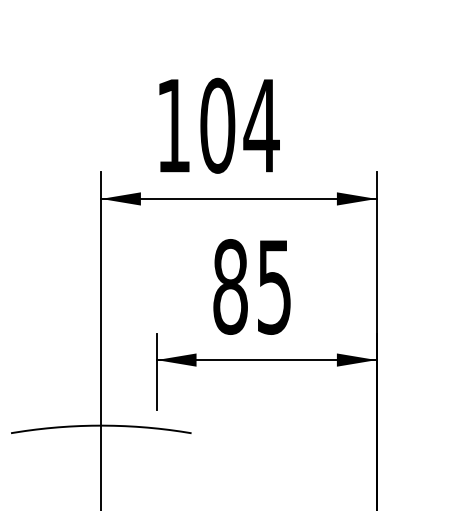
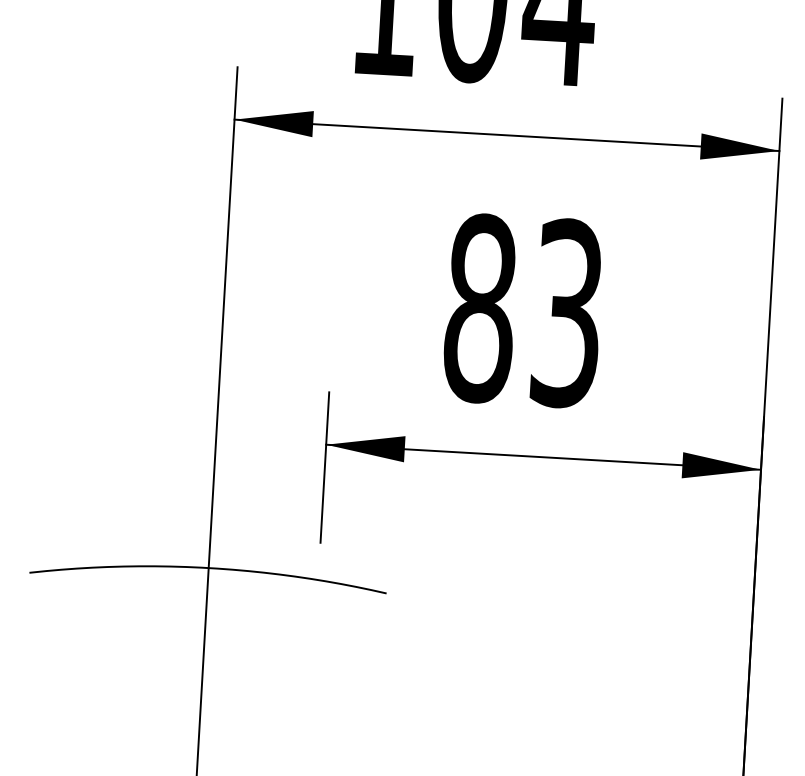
text: (274, 286) -> (567, 312), 85 -> 83

